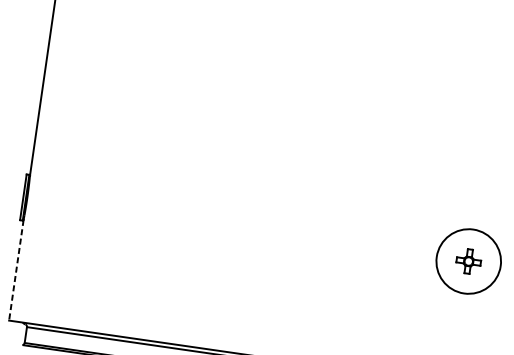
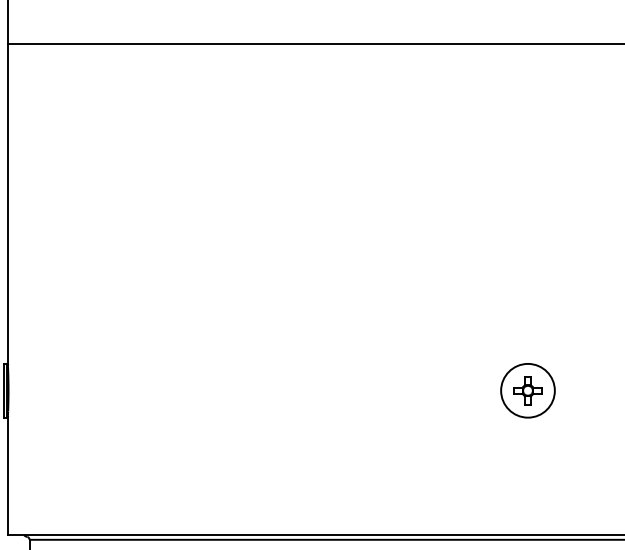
circle: (468, 261) -> (527, 390), size x0.71
line: (15, 270) -> (7, 476), dashed -> solid

